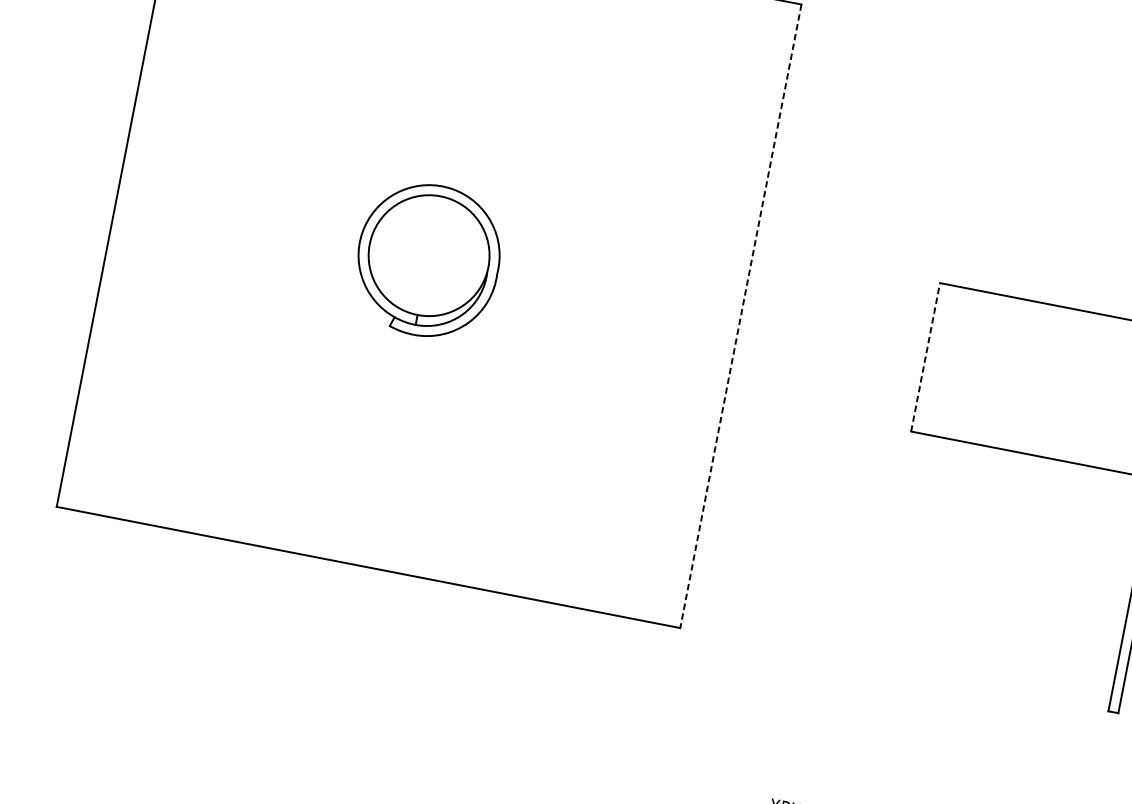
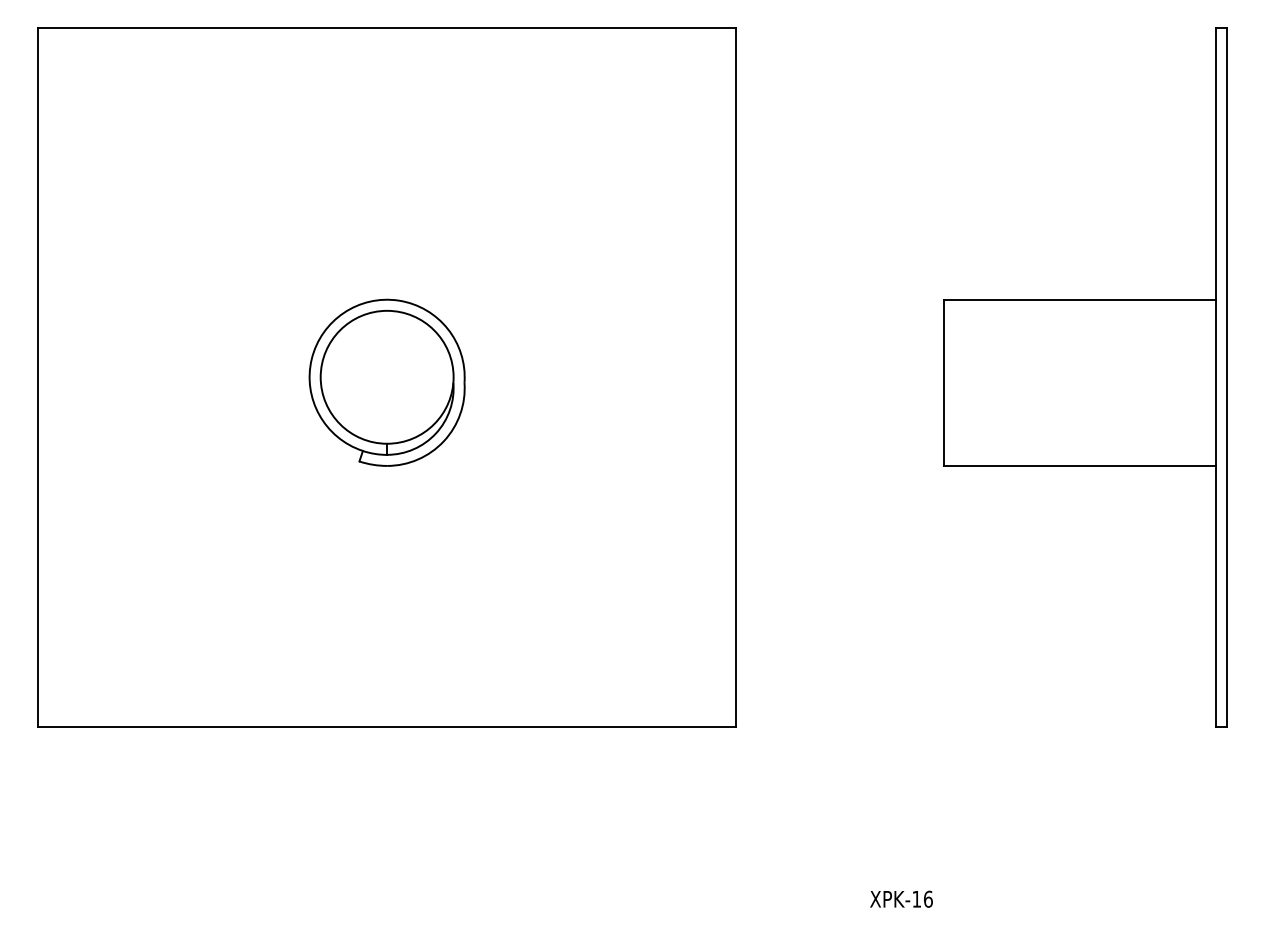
line: (740, 316) -> (736, 377), dashed -> solid
line: (925, 357) -> (944, 382), dashed -> solid

